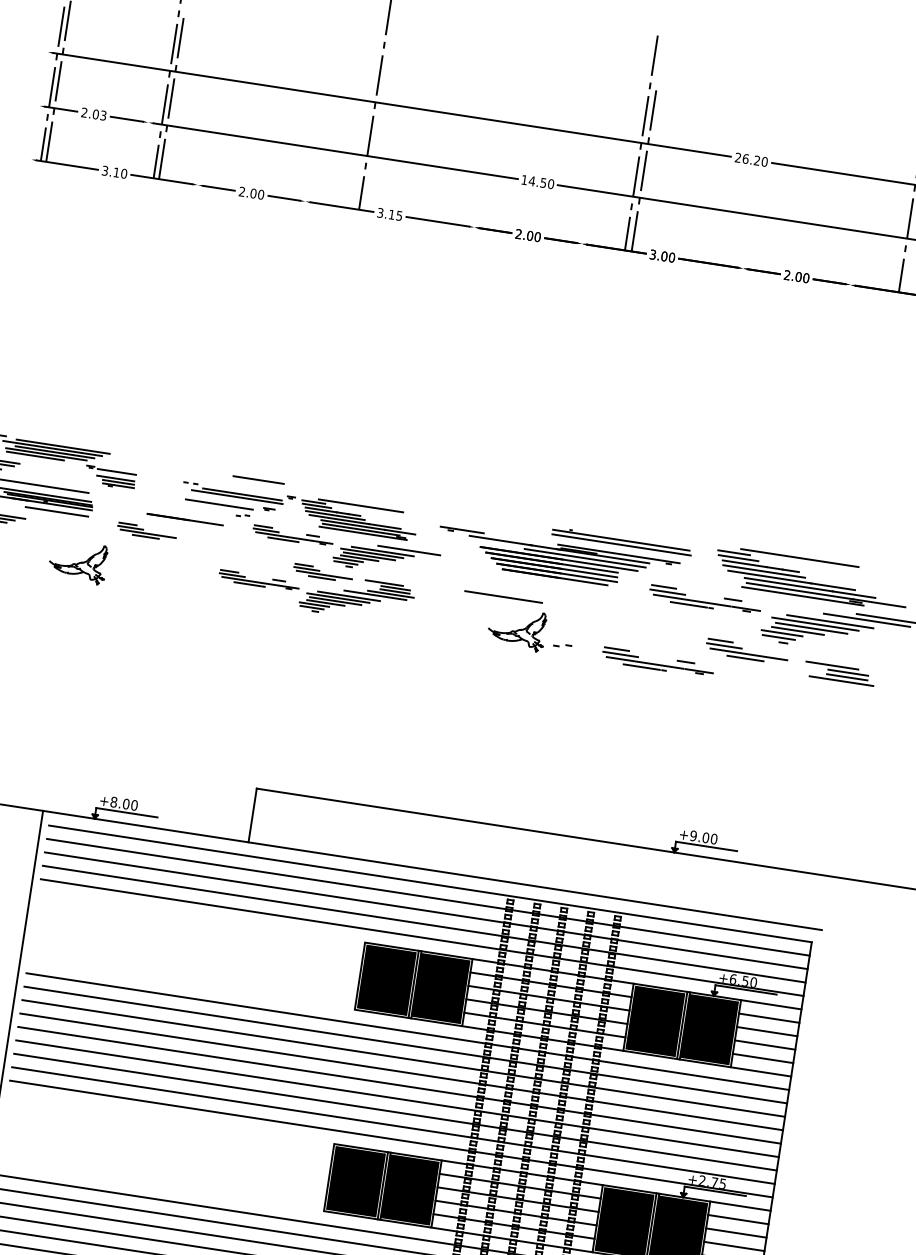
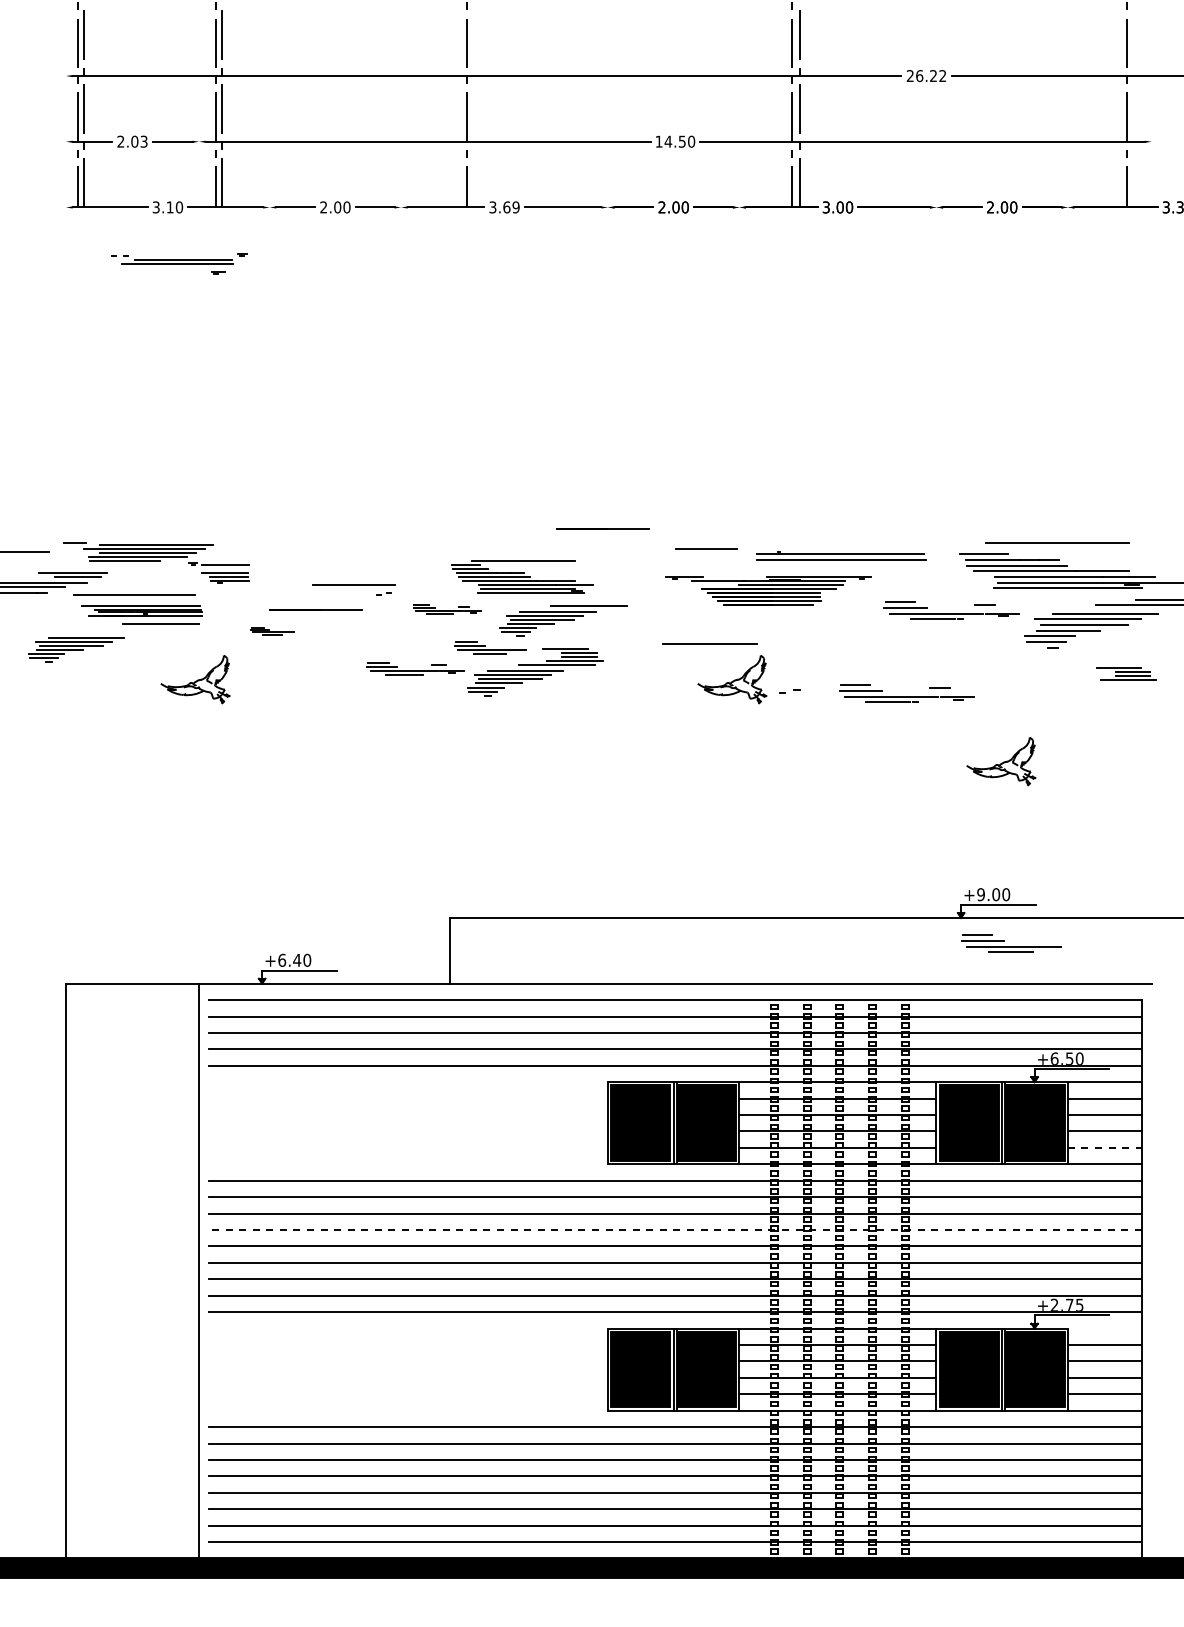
text: (764, 162) -> (942, 76), 26.20 -> 26.22
text: (395, 215) -> (511, 207), 3.15 -> 3.69
line: (258, 479) -> (706, 548), moved
line: (429, 489) -> (602, 528), added
part: (238, 496) -> (179, 263), moved
part: (147, 531) -> (272, 630), size x0.6
part: (293, 536) -> (447, 609), size x0.7
line: (733, 552) -> (977, 548), removed
part: (557, 560) -> (768, 590), size x0.7
part: (747, 651) -> (1011, 943), moved
part: (839, 674) -> (1125, 674), size x0.7
part: (726, 729) -> (1001, 761), added
text: (120, 802) -> (289, 959), +8.00 -> +6.40
line: (762, 1058) -> (1104, 1147), solid -> dashed
line: (400, 1072) -> (674, 1230), solid -> dashed
line: (740, 1206) -> (1104, 1328), removed

